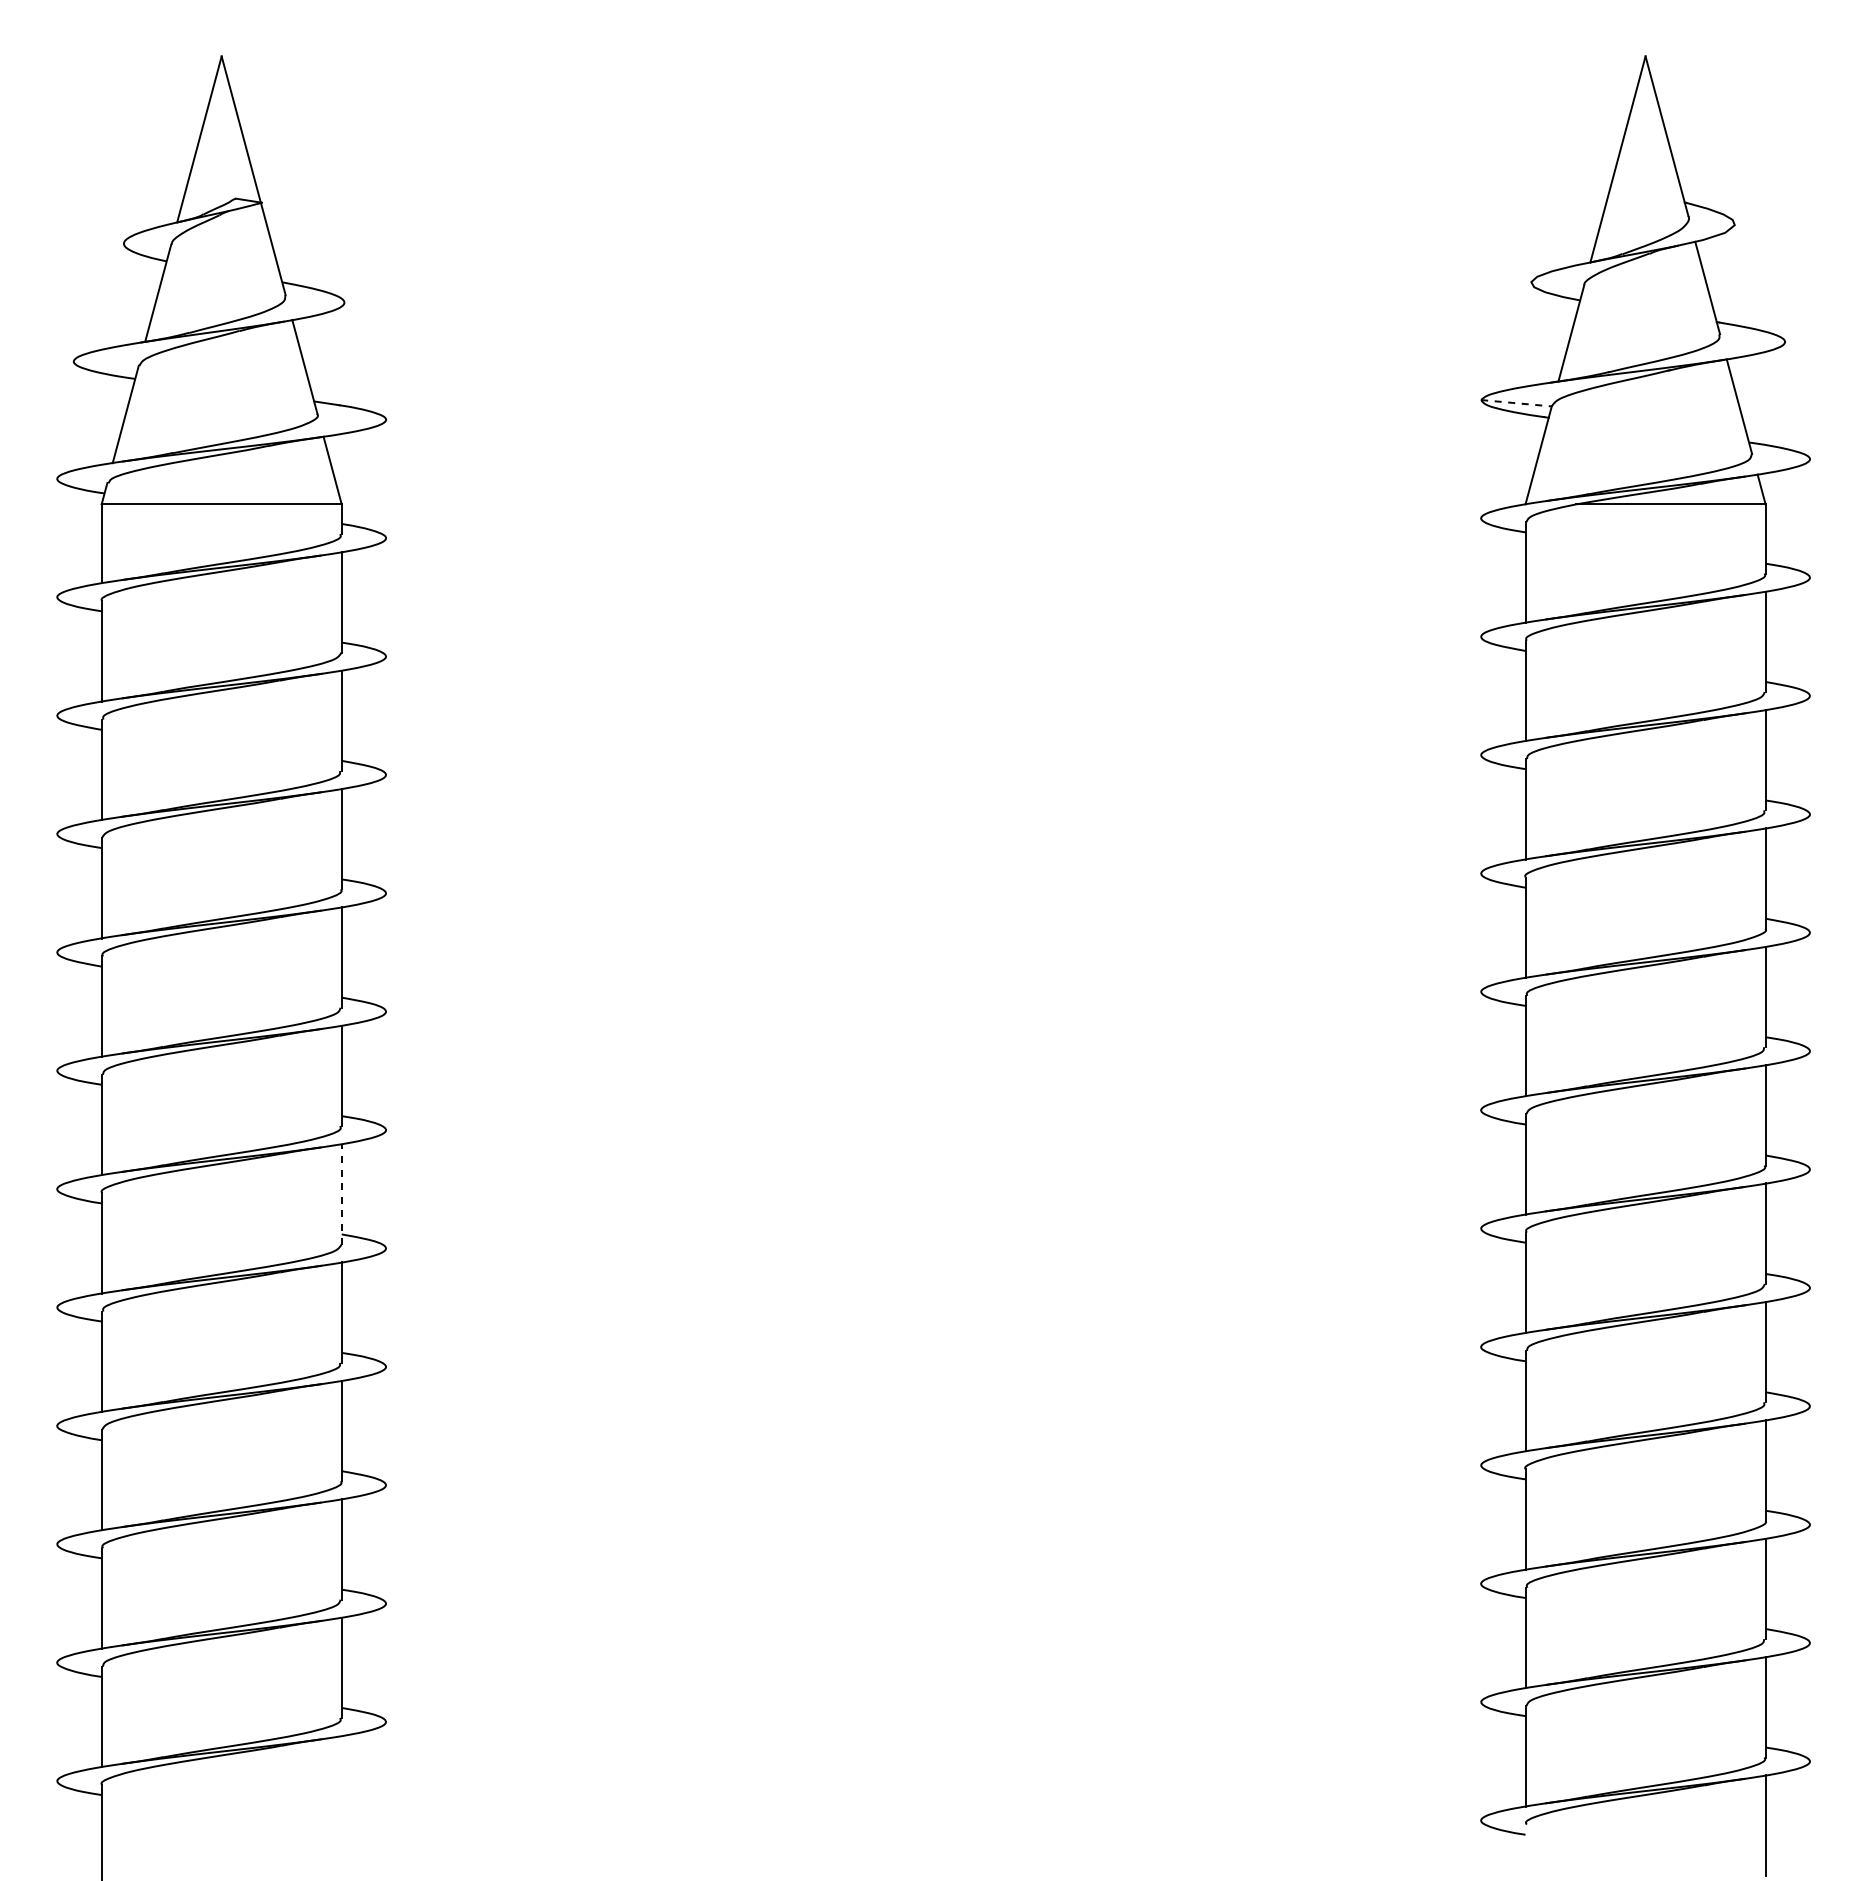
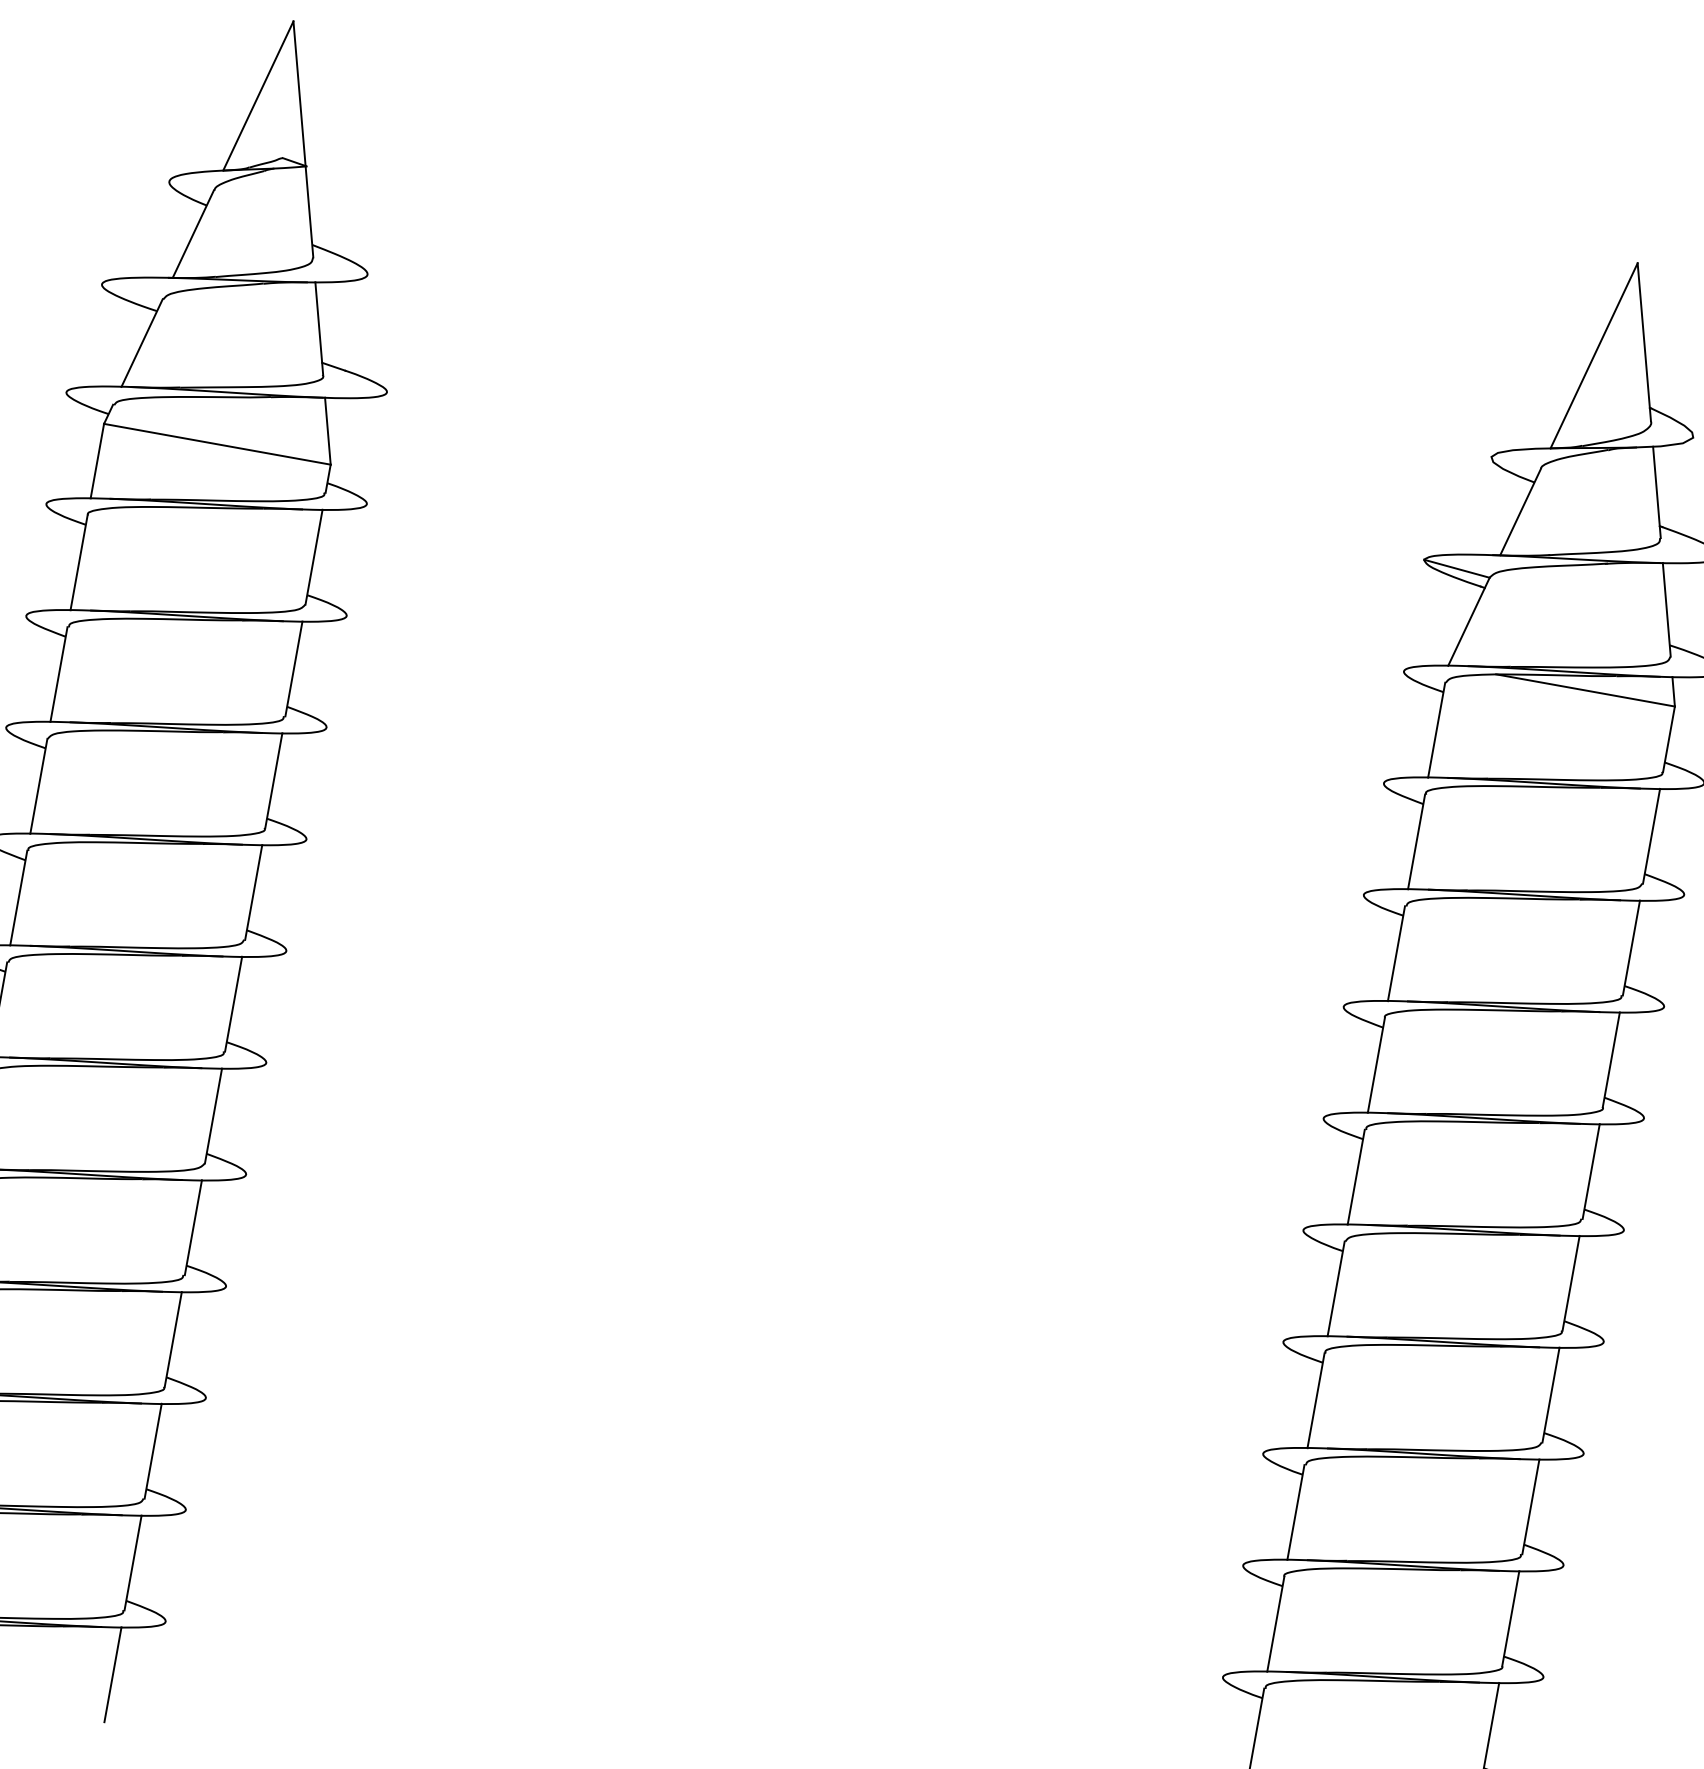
line: (1516, 403) -> (1456, 569), dashed -> solid
line: (341, 1193) -> (213, 1115), dashed -> solid
line: (341, 1785) -> (112, 1674), added

